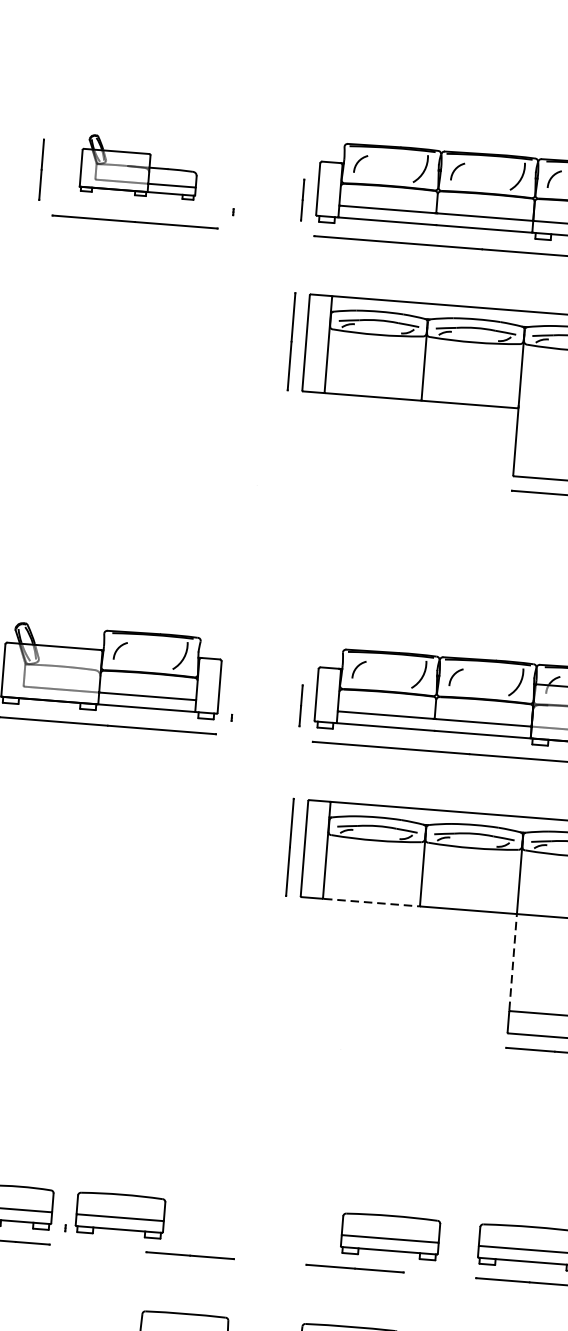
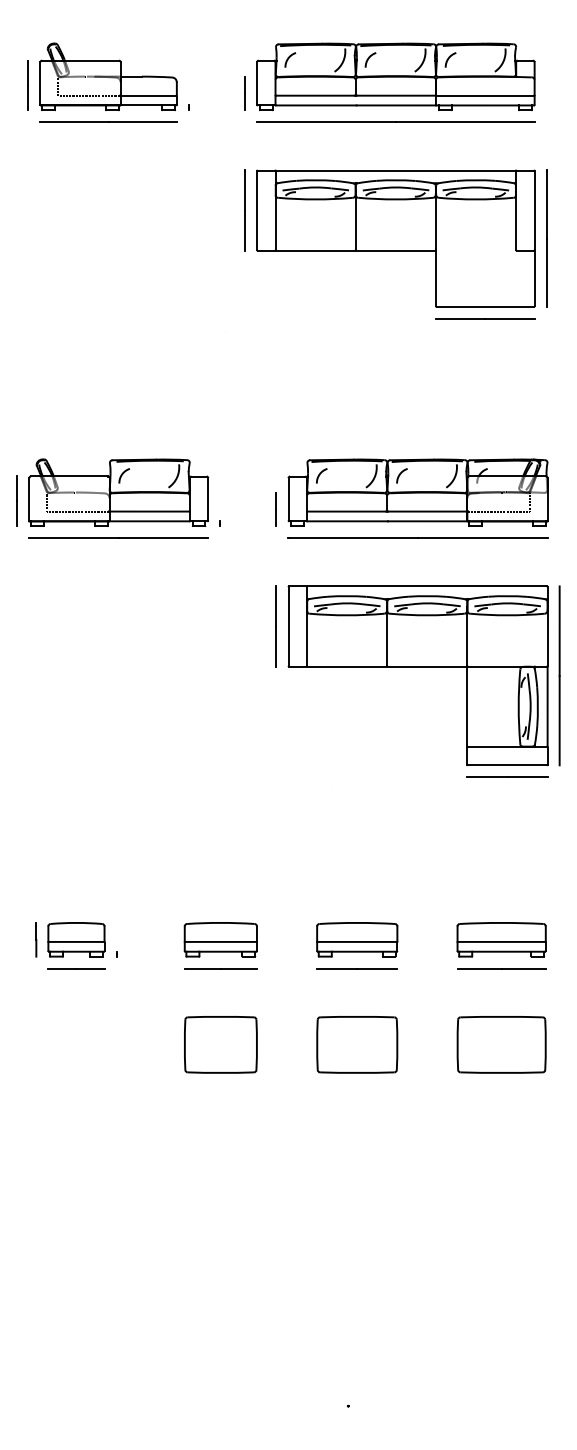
part: (139, 166) -> (108, 76), size x1.43
line: (372, 902) -> (347, 666), dashed -> solid
line: (513, 962) -> (467, 706), dashed -> solid
part: (120, 1214) -> (220, 939), moved
part: (390, 1235) -> (357, 939), moved

